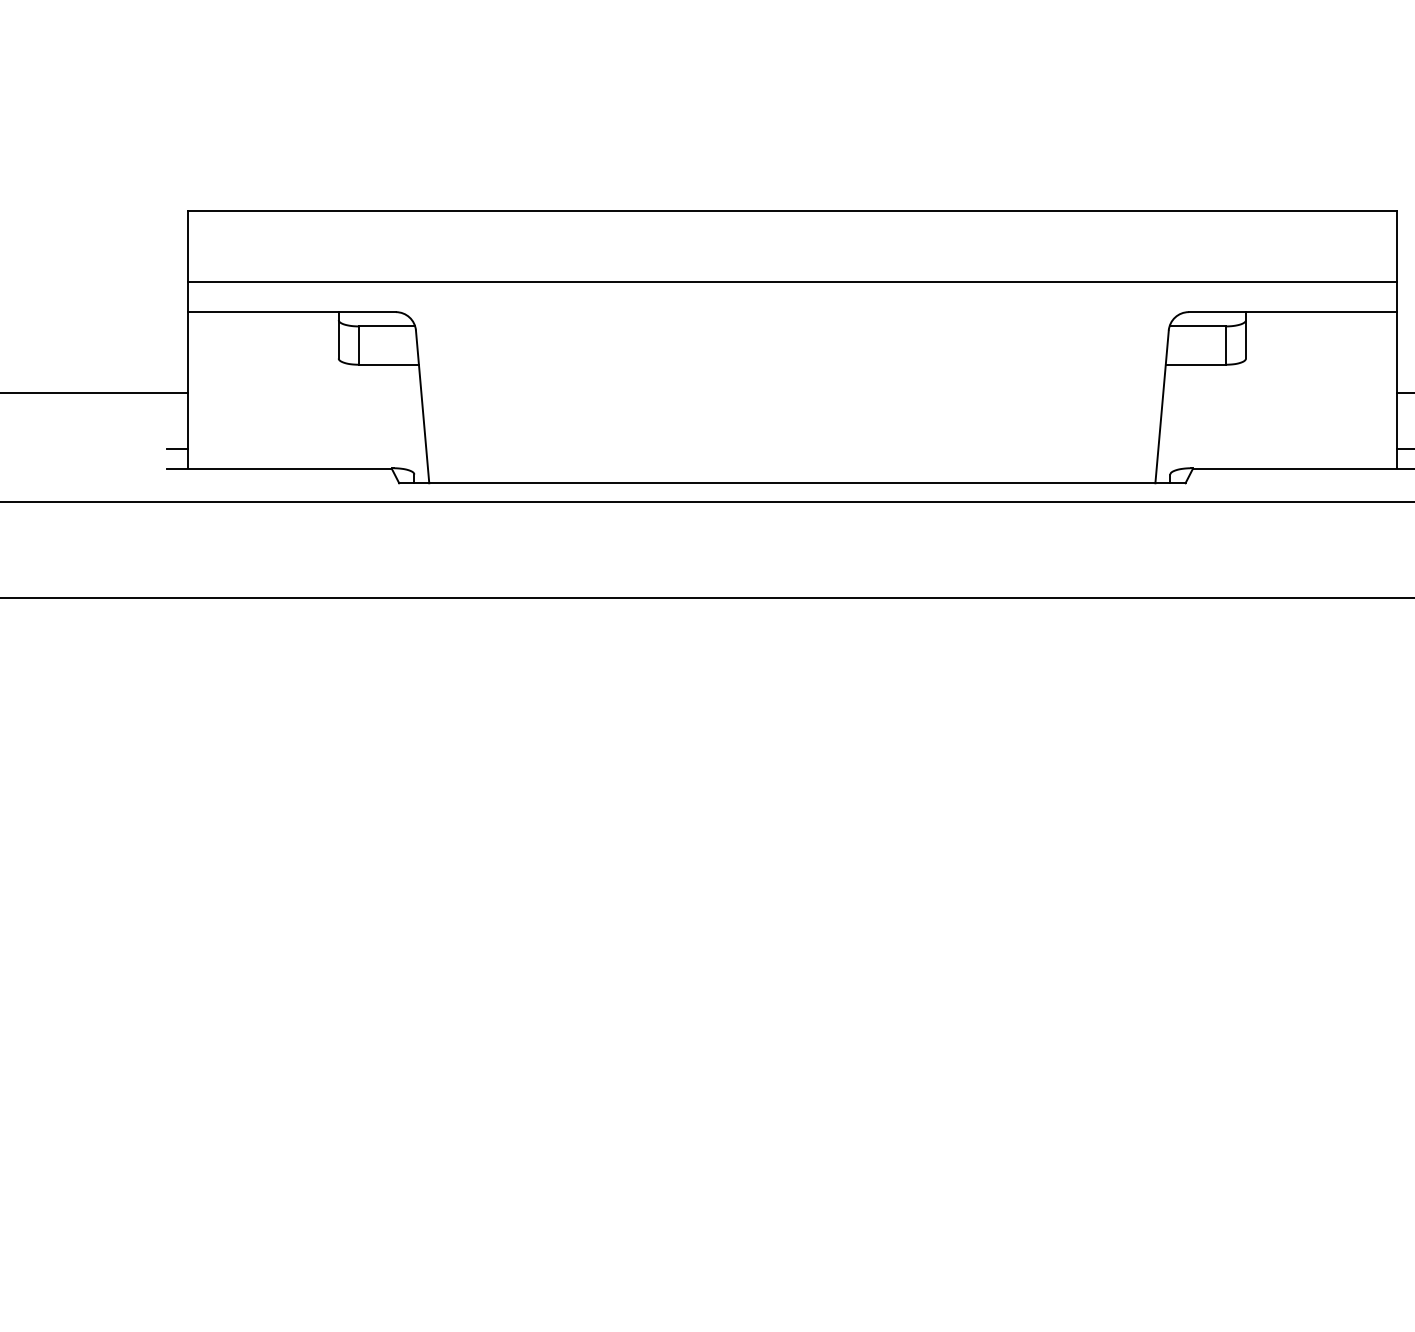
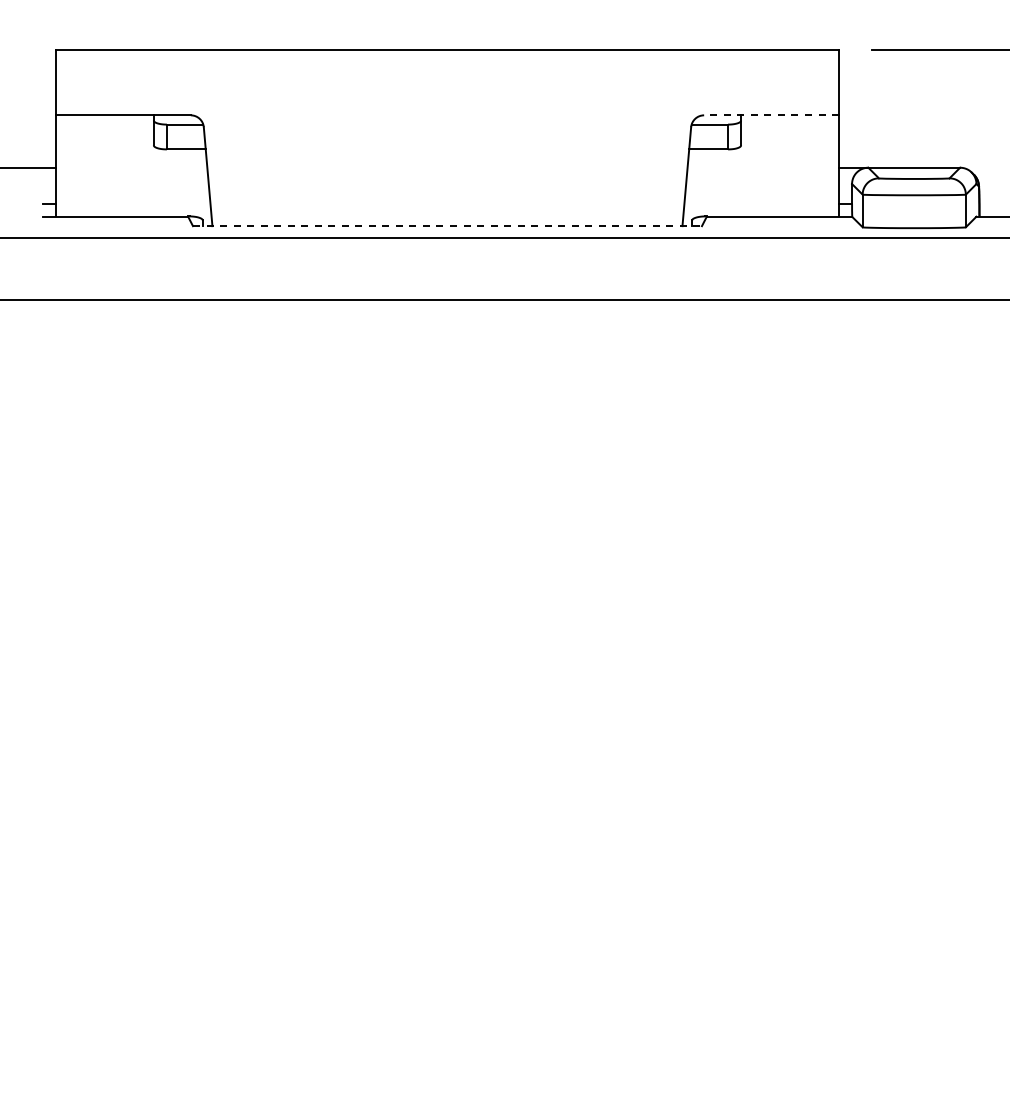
line: (792, 281) -> (447, 95), removed
line: (1292, 312) -> (771, 115), solid -> dashed
line: (792, 483) -> (447, 226), solid -> dashed

